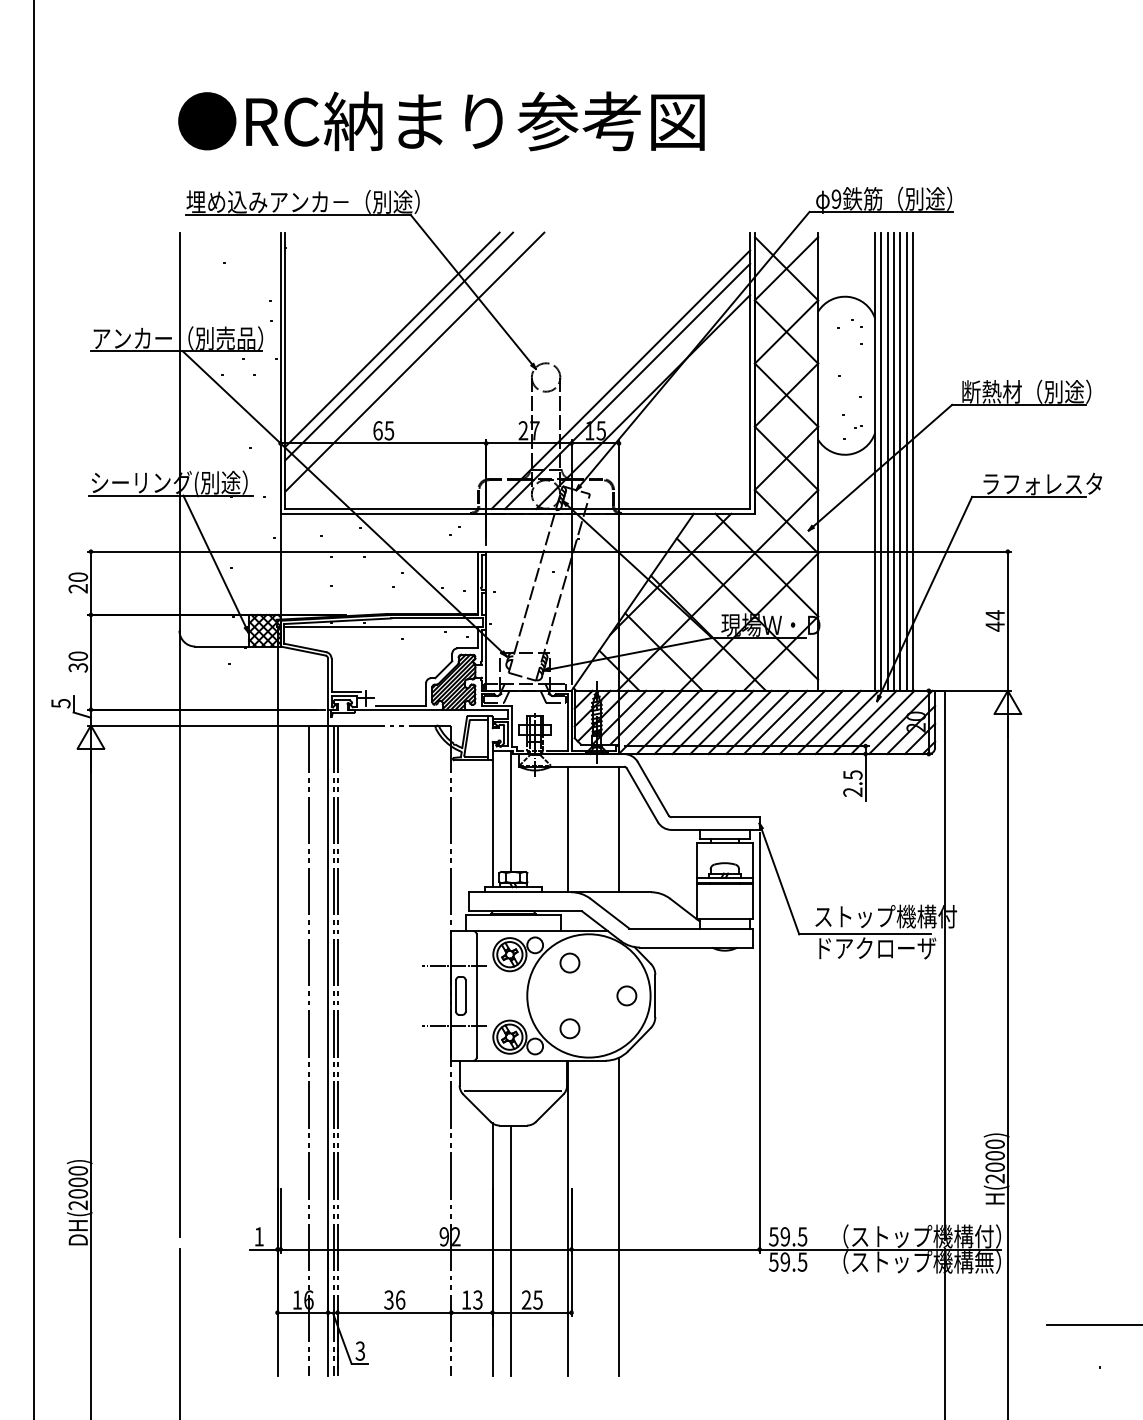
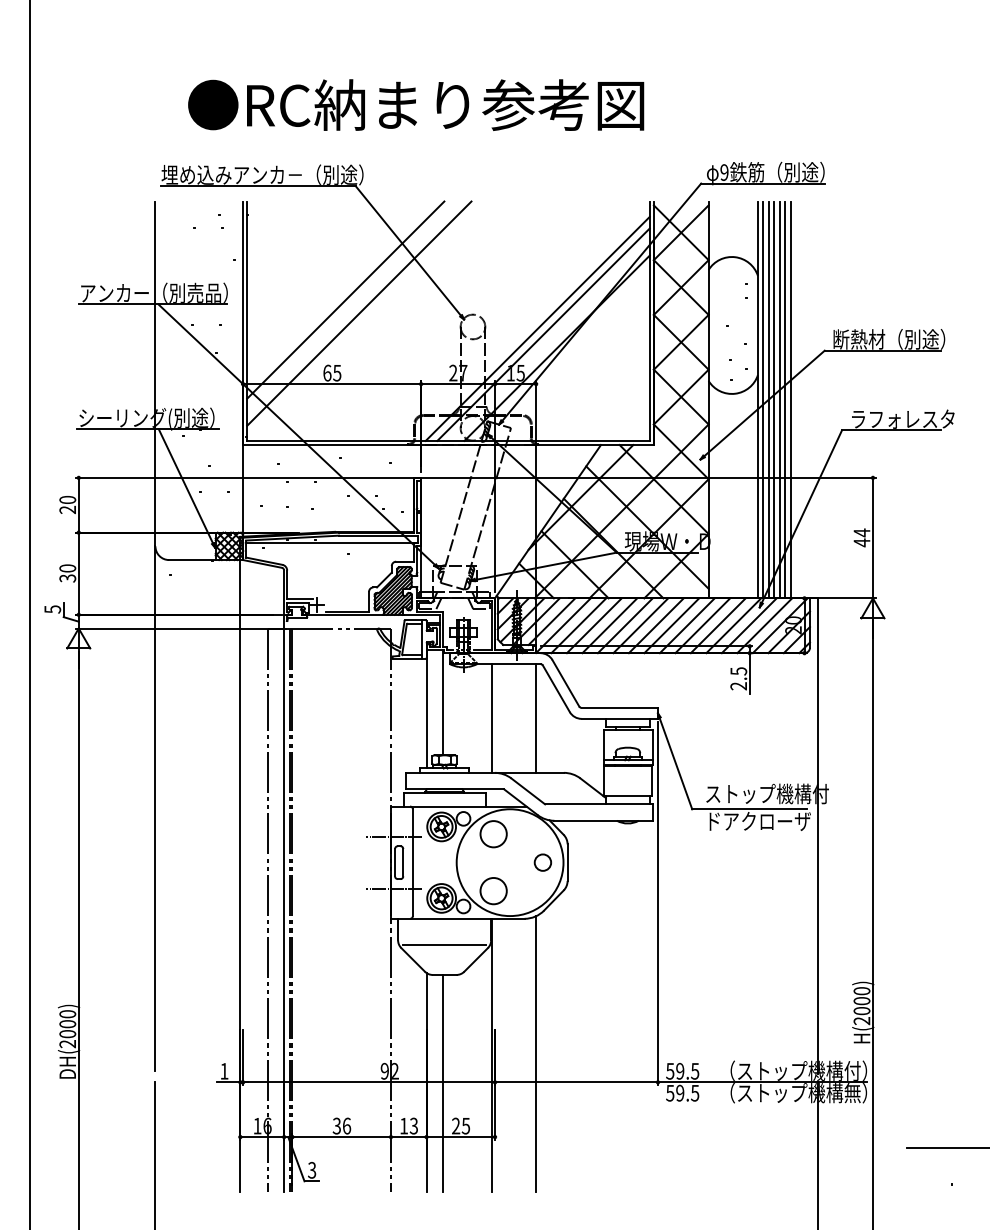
text: (441, 121) -> (416, 105), moved
line: (392, 339) -> (339, 294), removed
circle: (569, 962) -> (493, 833), size x1.6
circle: (569, 1028) -> (493, 890), size x1.6

